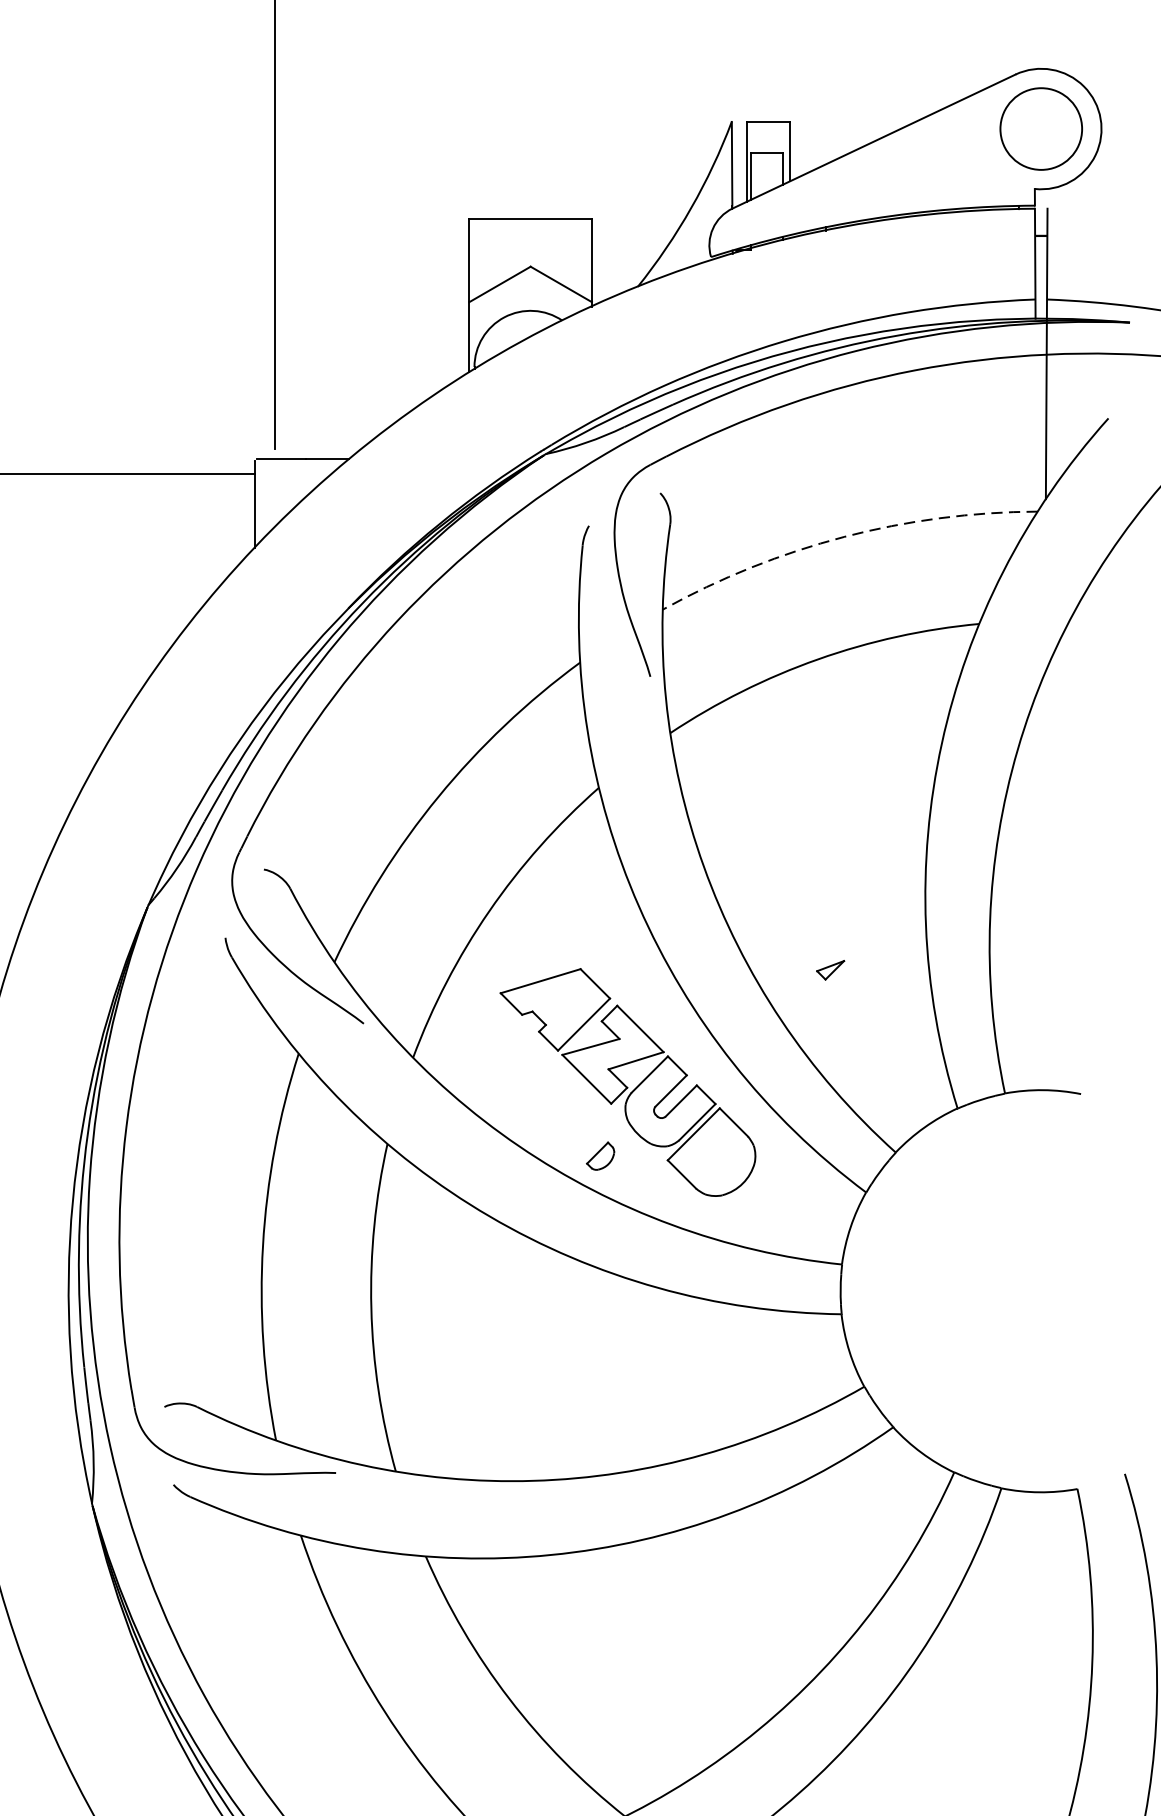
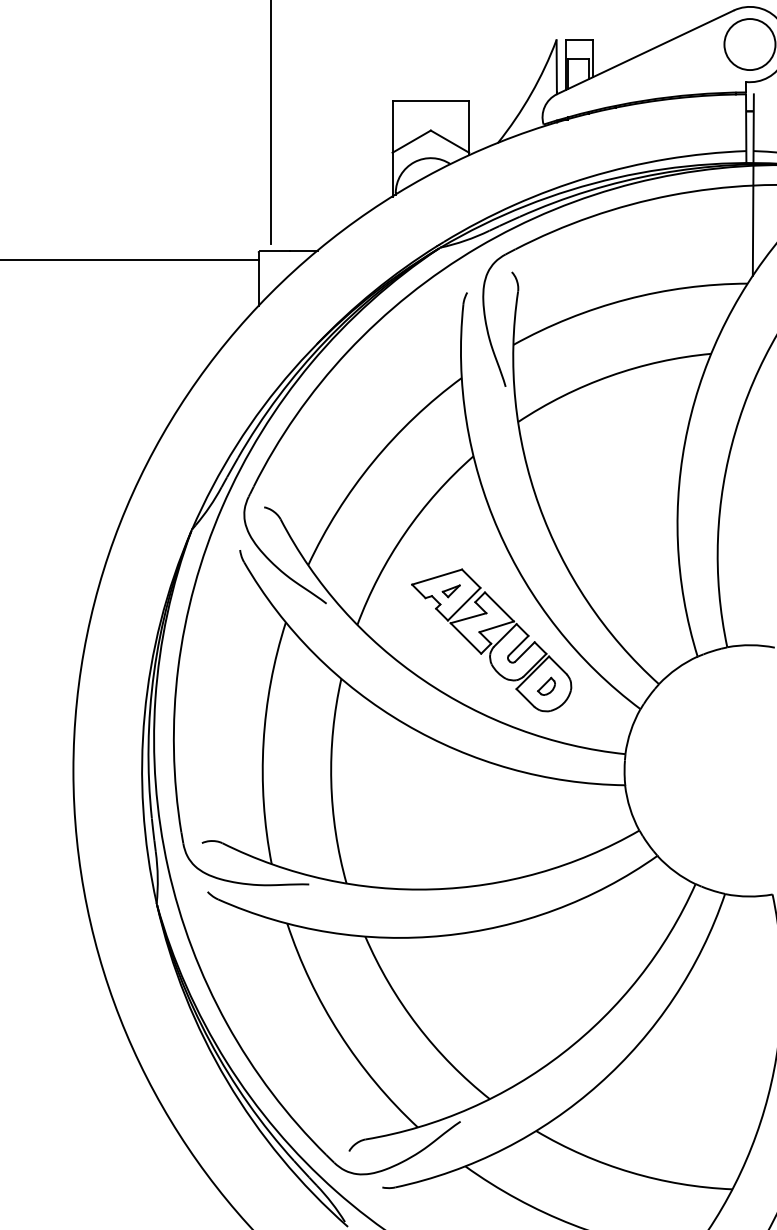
arc: (843, 536) -> (626, 299), dashed -> solid
part: (829, 970) -> (450, 591), moved
part: (600, 1154) -> (546, 685), moved

